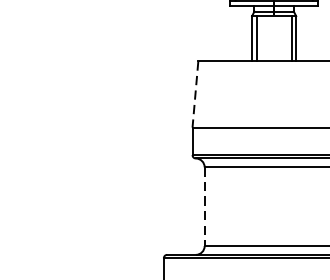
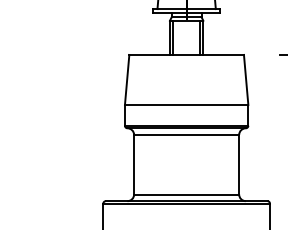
line: (195, 95) -> (127, 80), dashed -> solid
line: (205, 206) -> (134, 164), dashed -> solid

